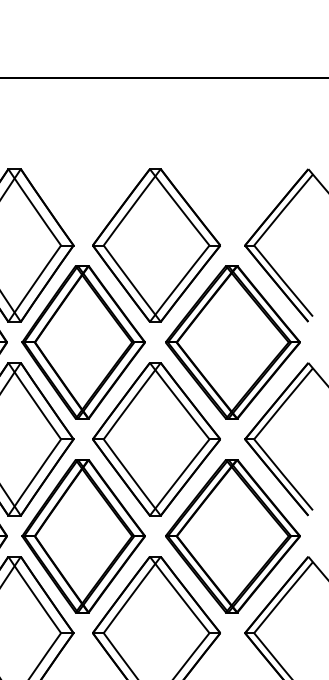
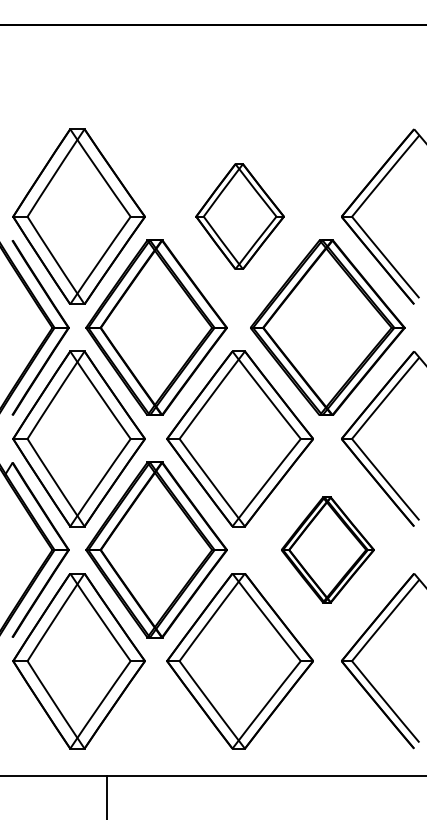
part: (156, 245) -> (239, 216), size x0.6
part: (232, 535) -> (327, 549), size x0.6

